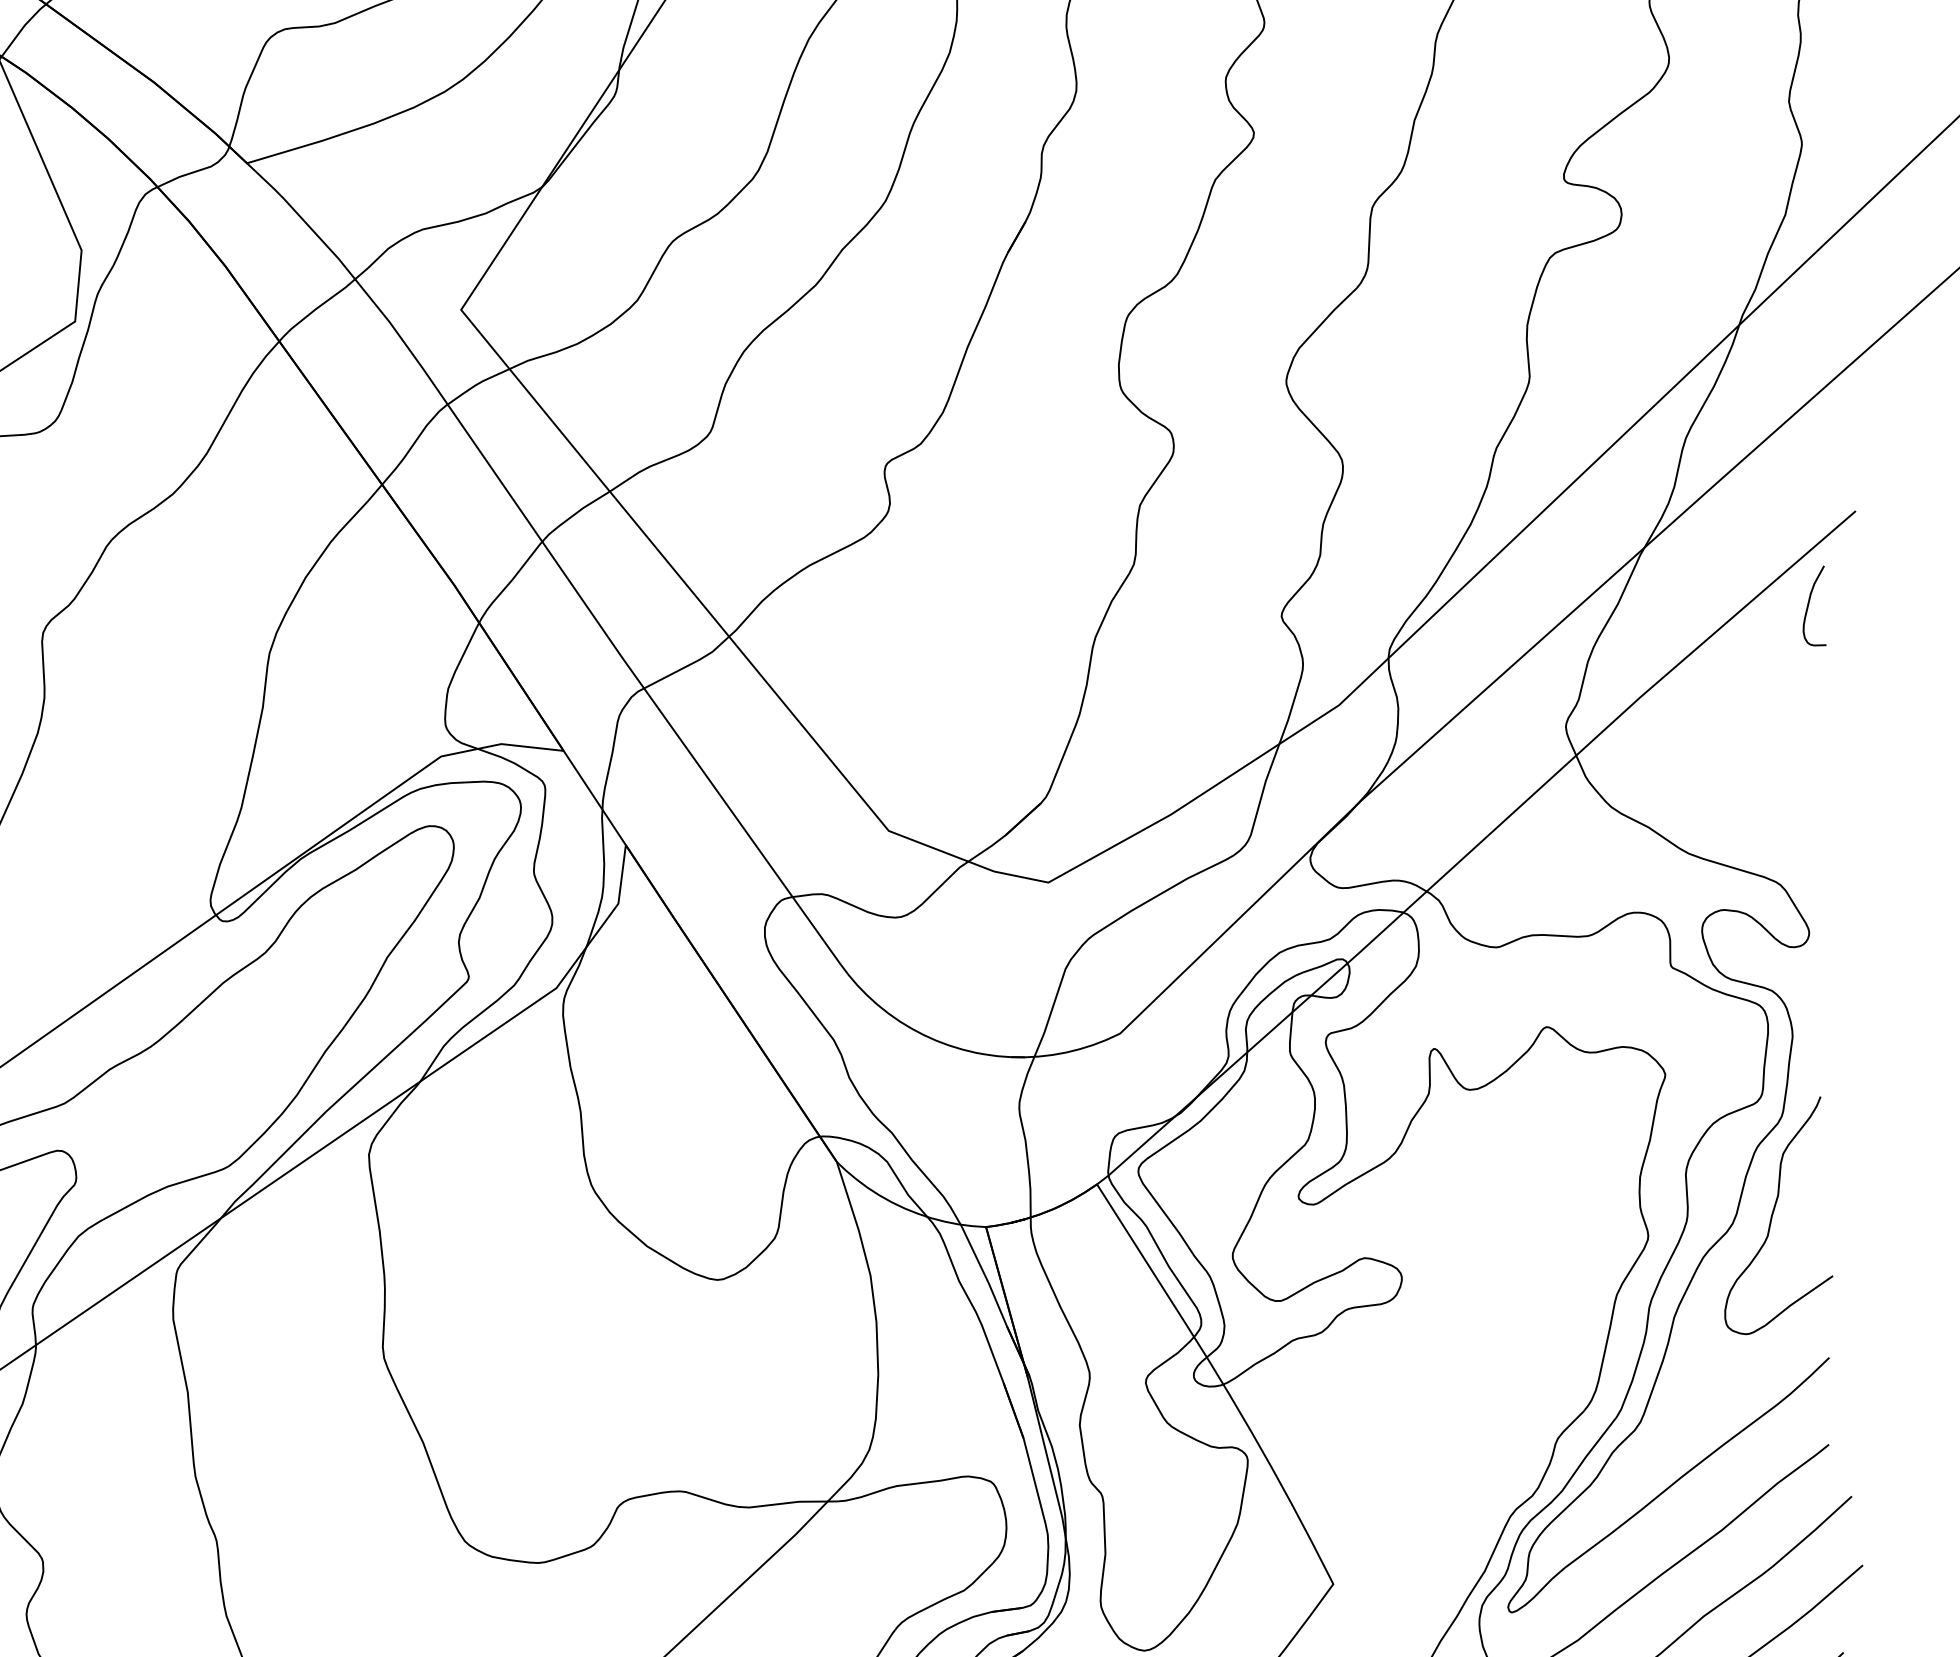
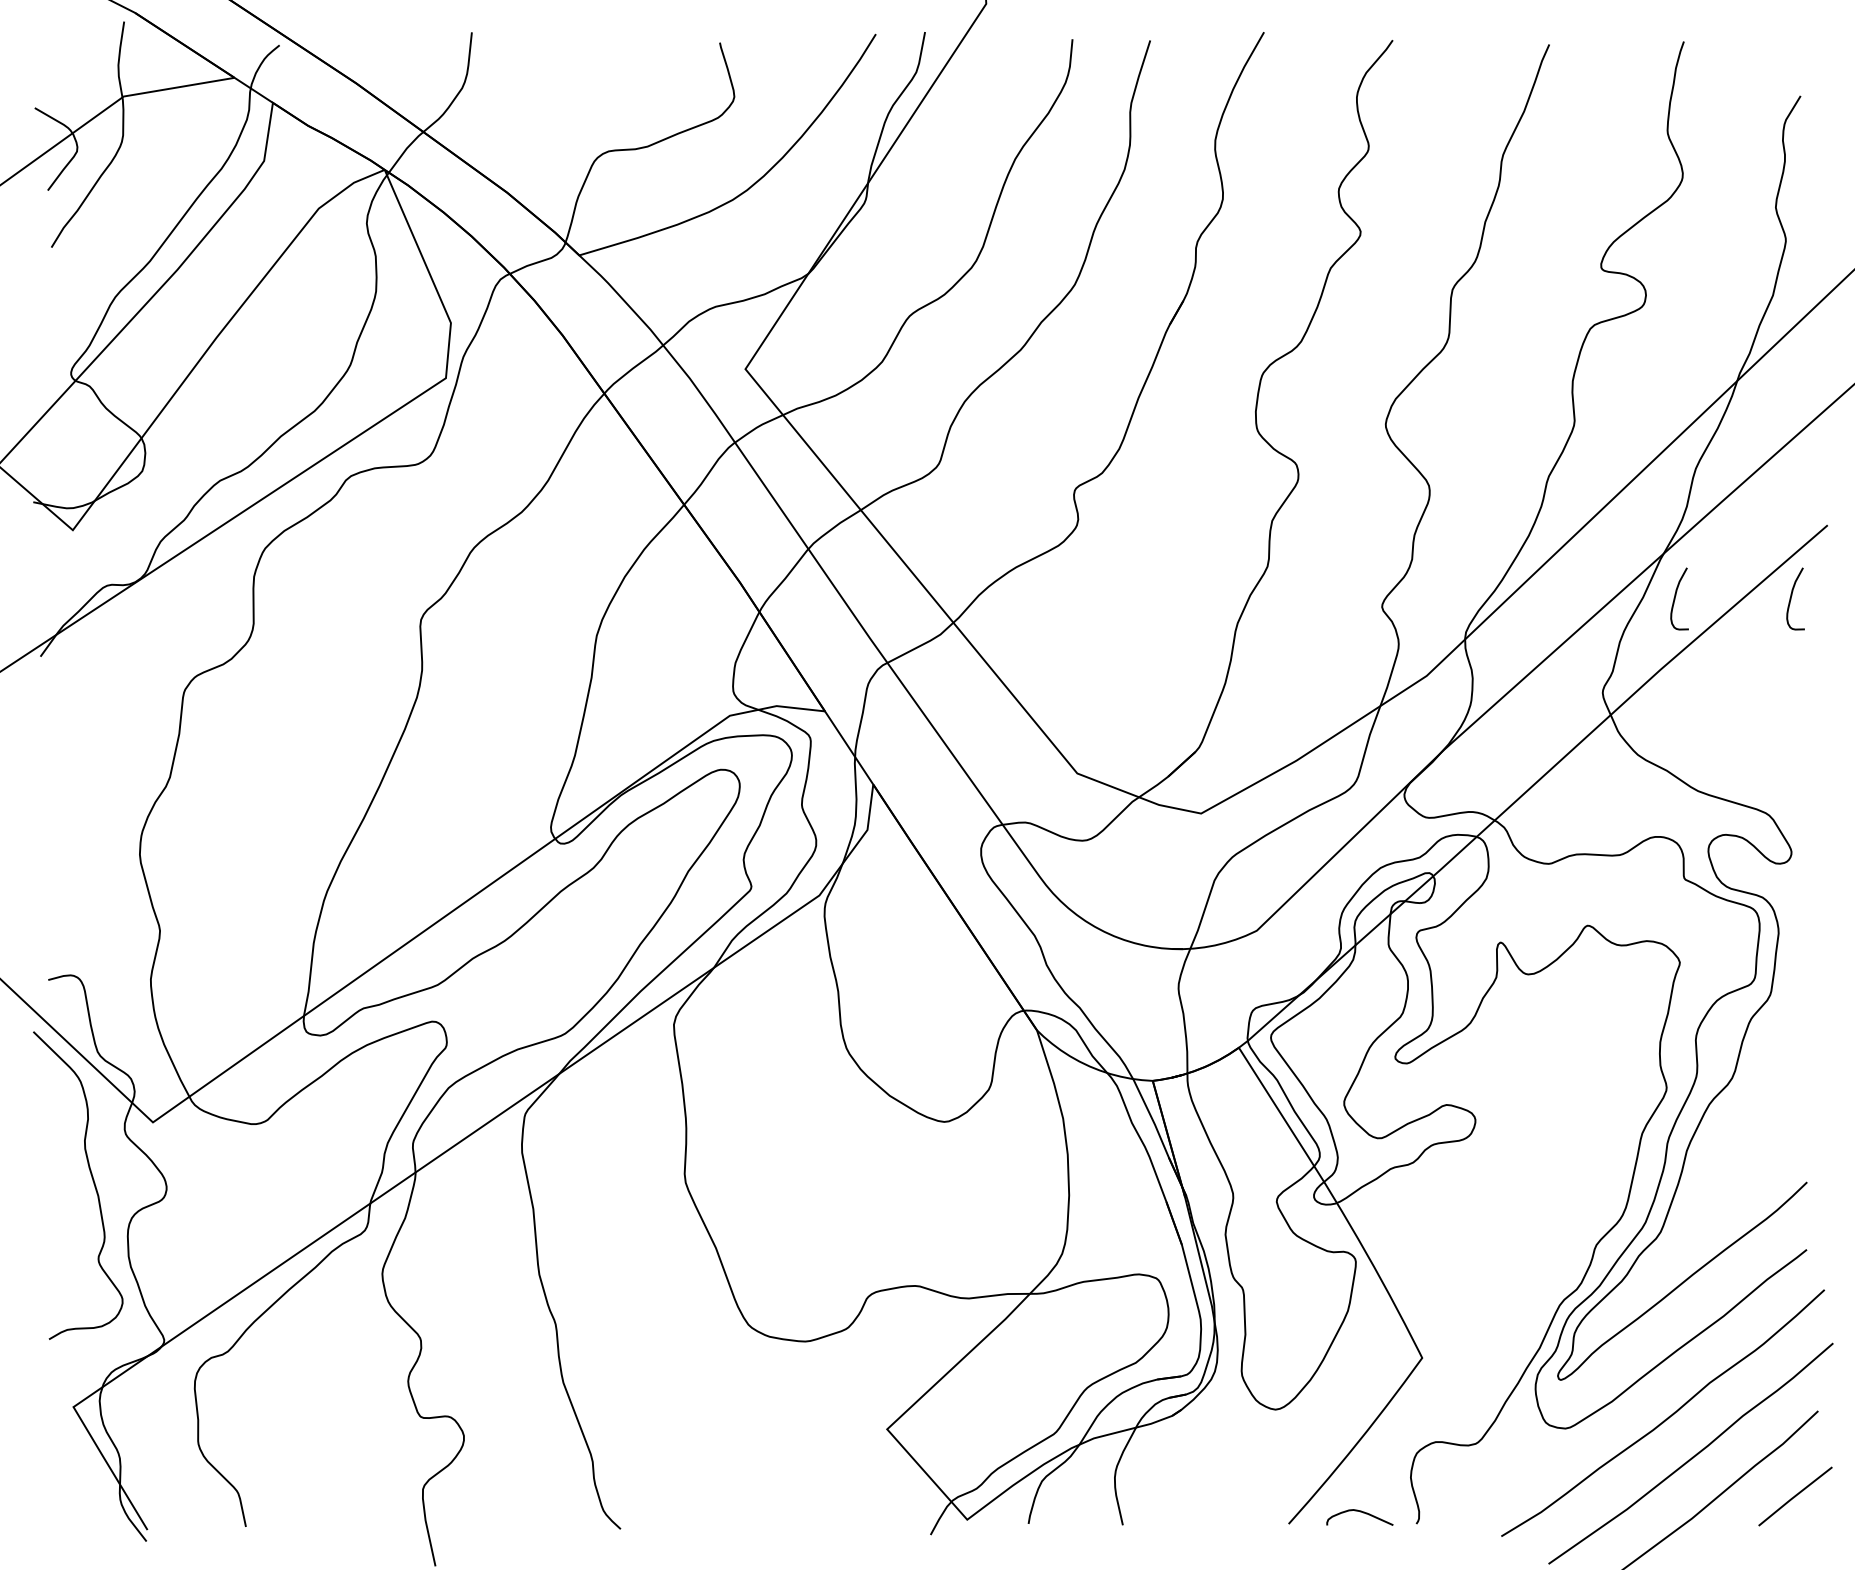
curve: (1659, 605) -> (1675, 598), added
curve: (1774, 1213) -> (1764, 1070), removed

